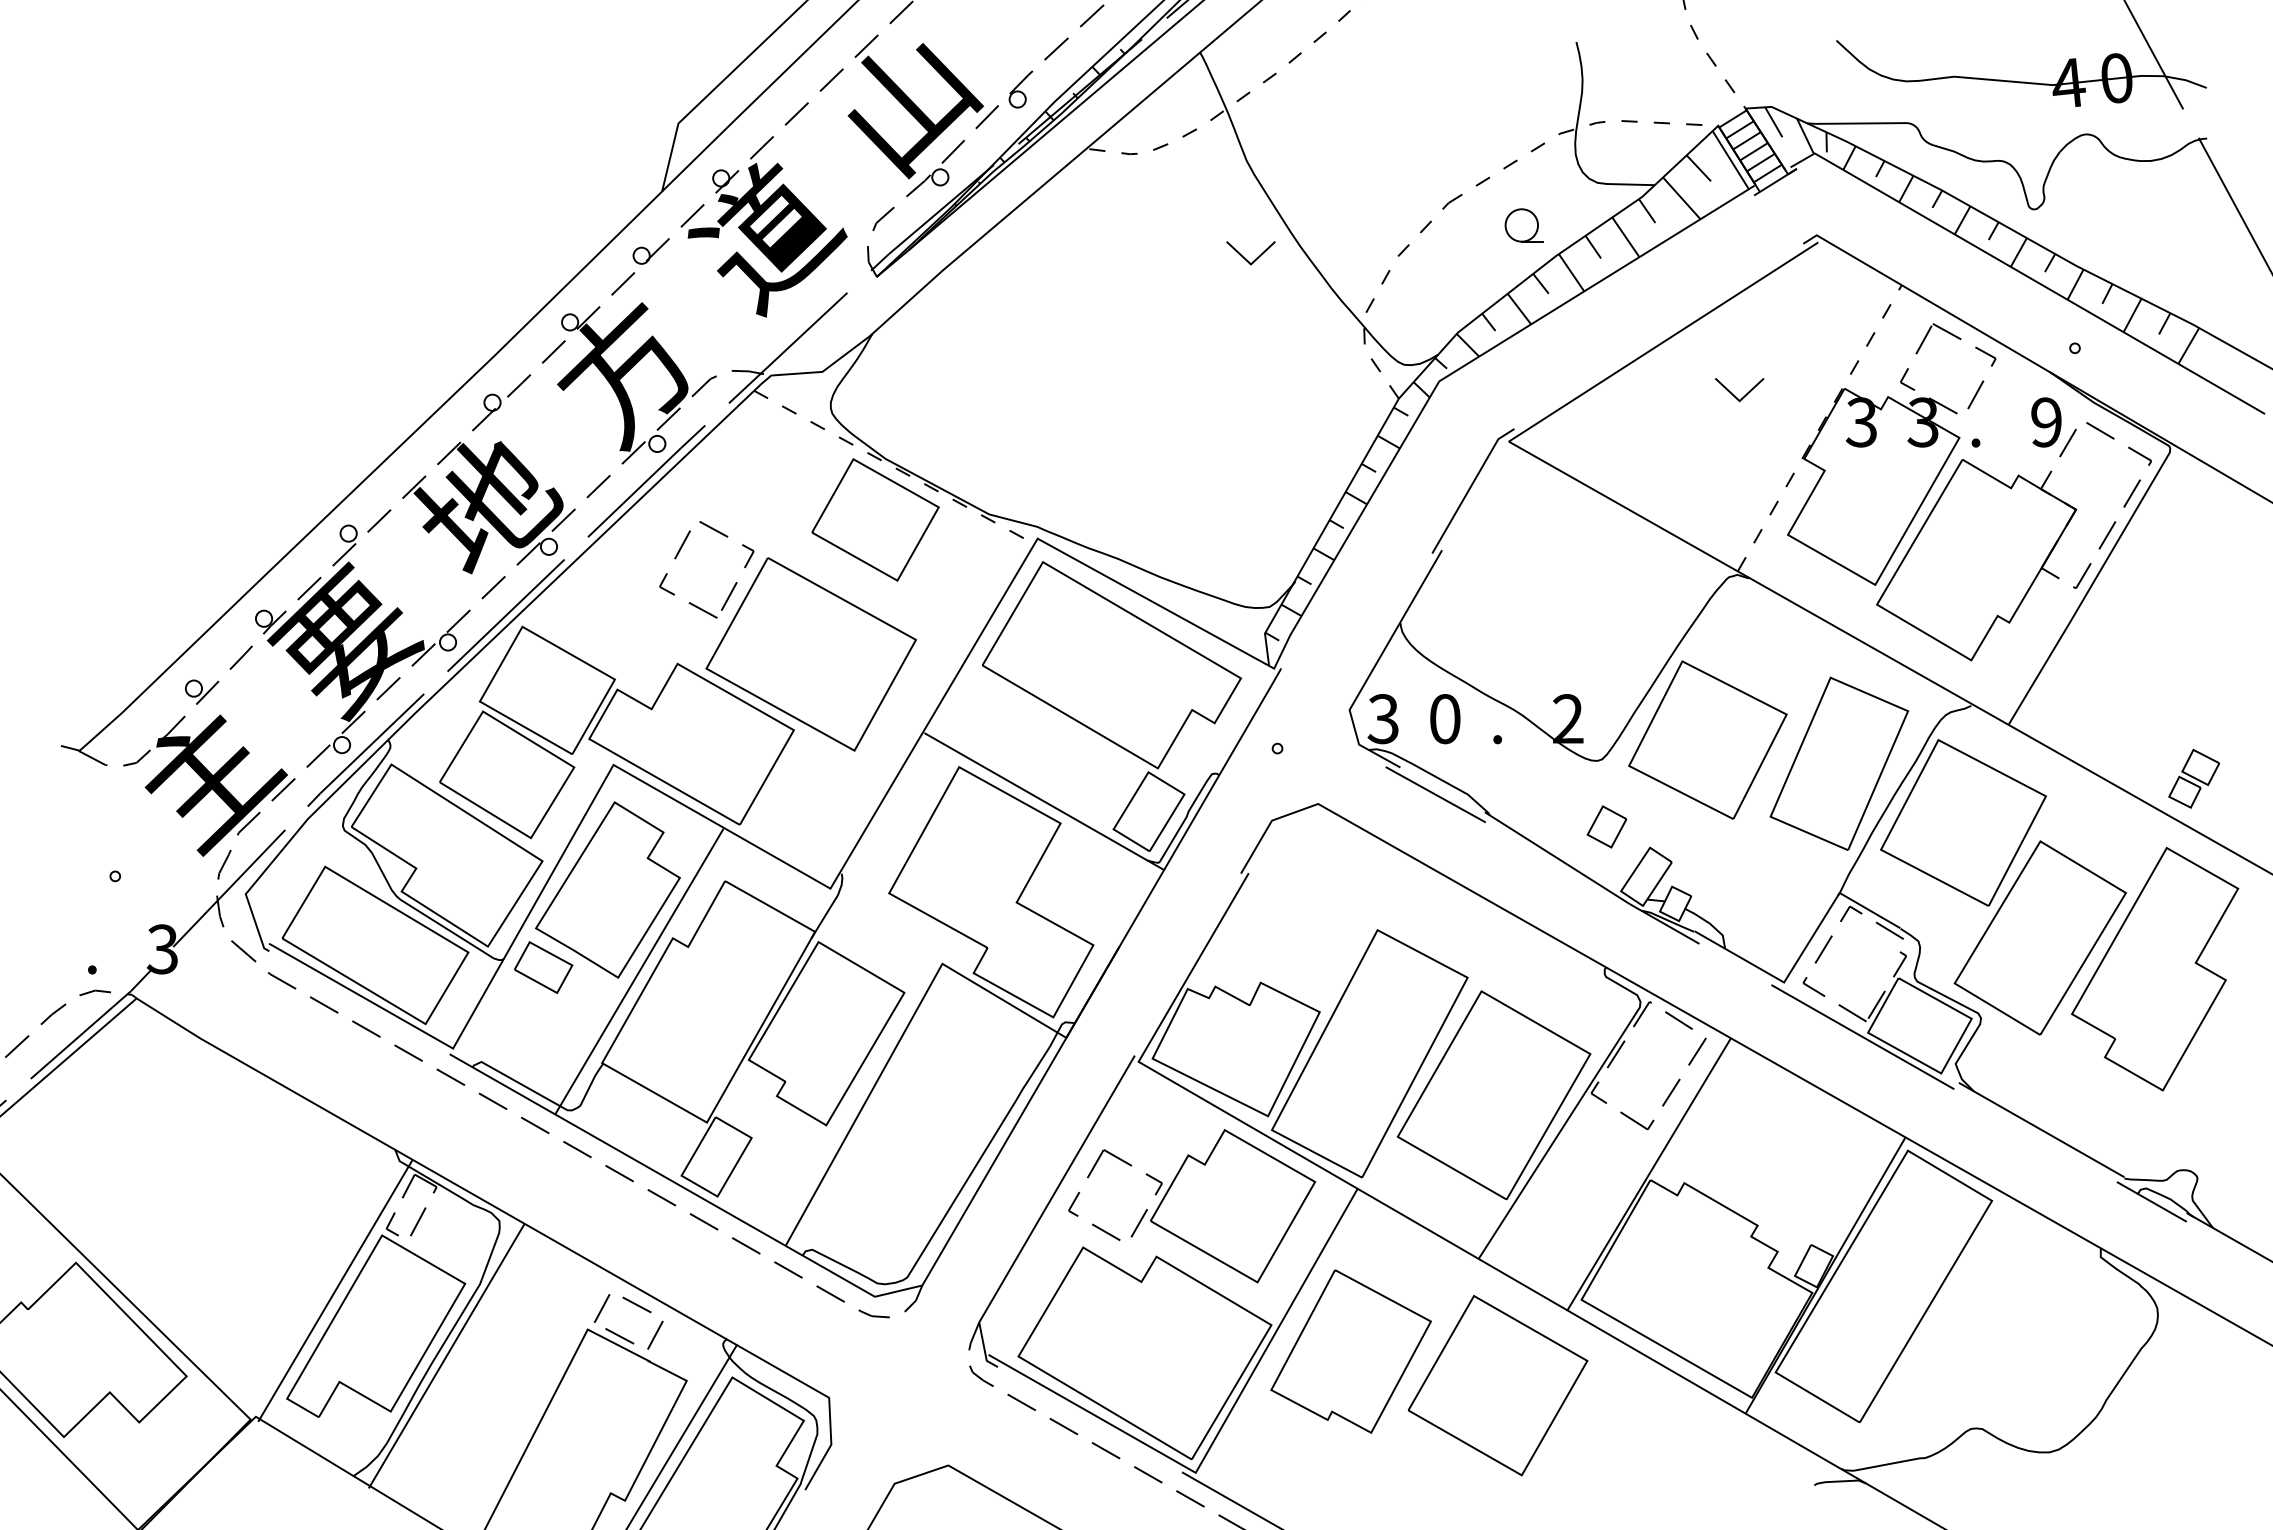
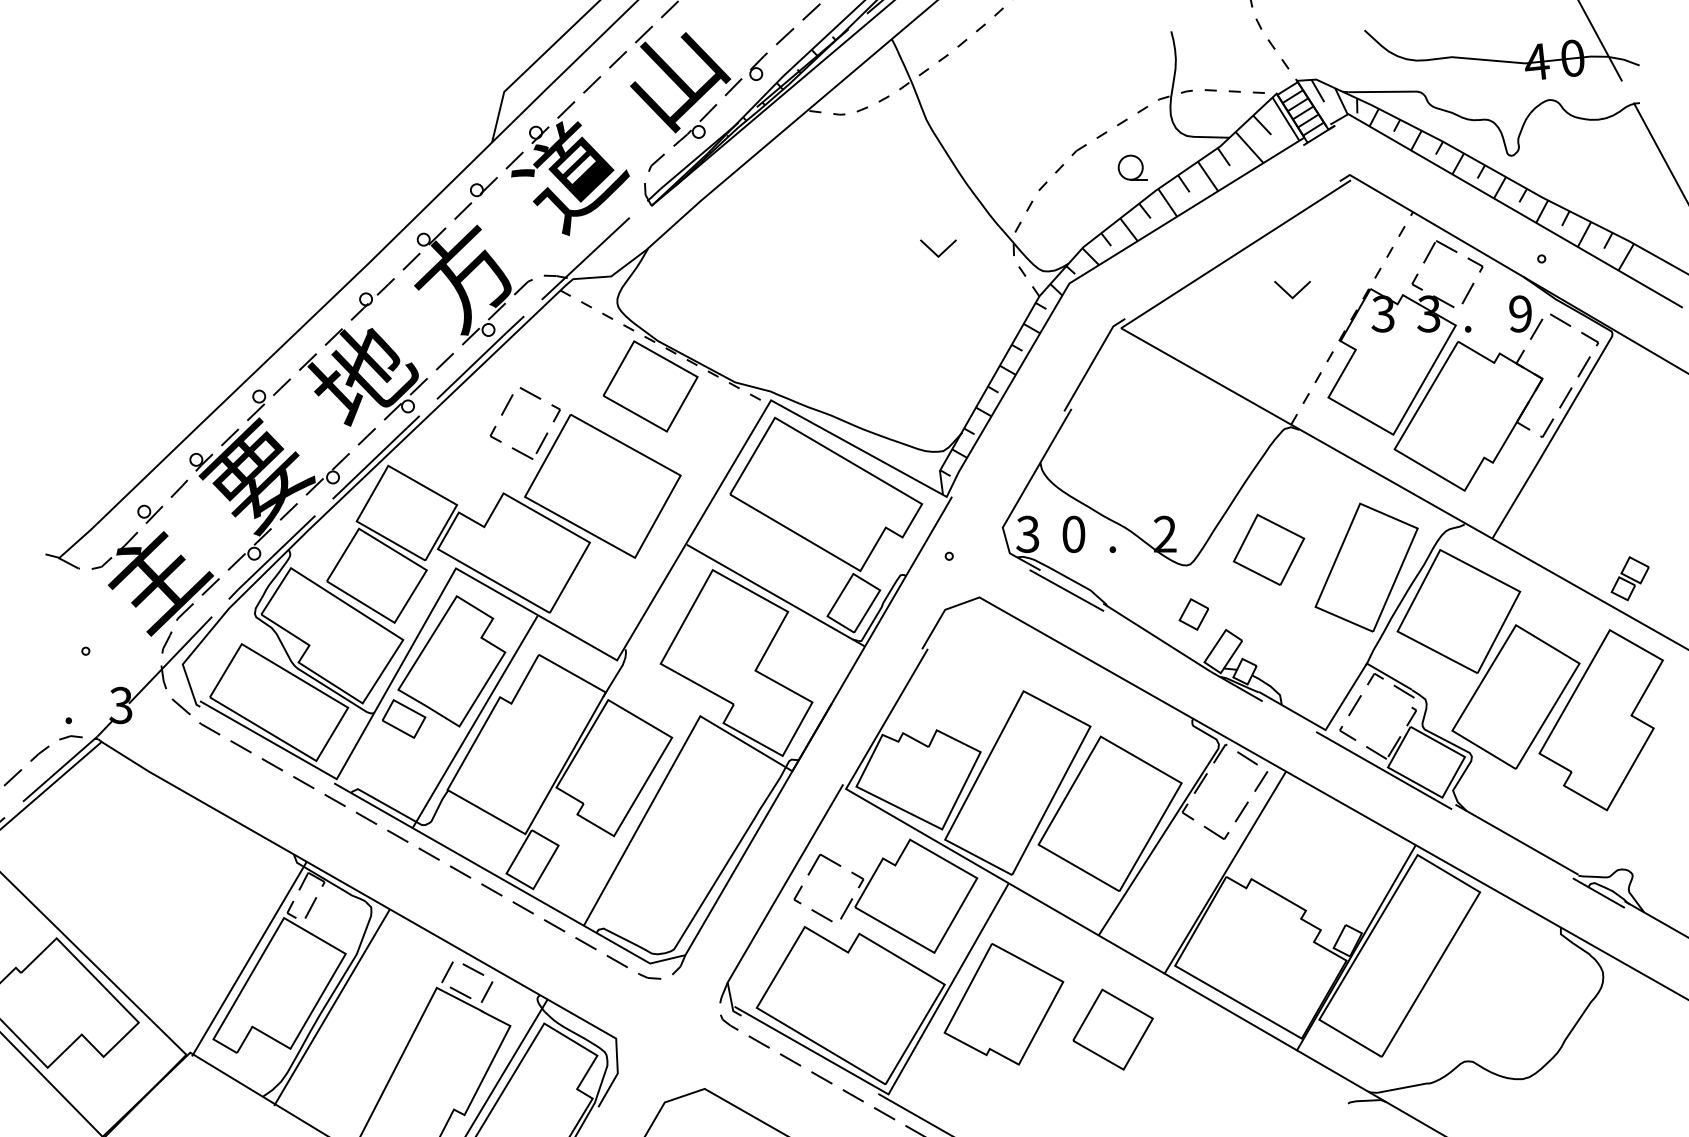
line: (1245, 257) -> (934, 251), moved
part: (1707, 739) -> (1268, 549), size x0.6
part: (1497, 1385) -> (1112, 1029), size x0.6

